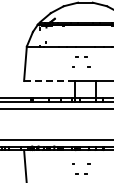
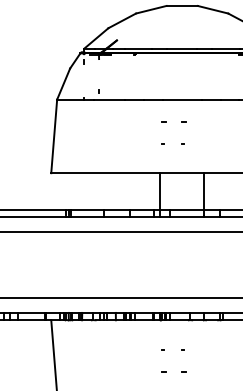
part: (80, 66) -> (171, 142), size x0.62
line: (49, 81) -> (105, 174), dashed -> solid
part: (80, 163) -> (171, 349), size x0.62

